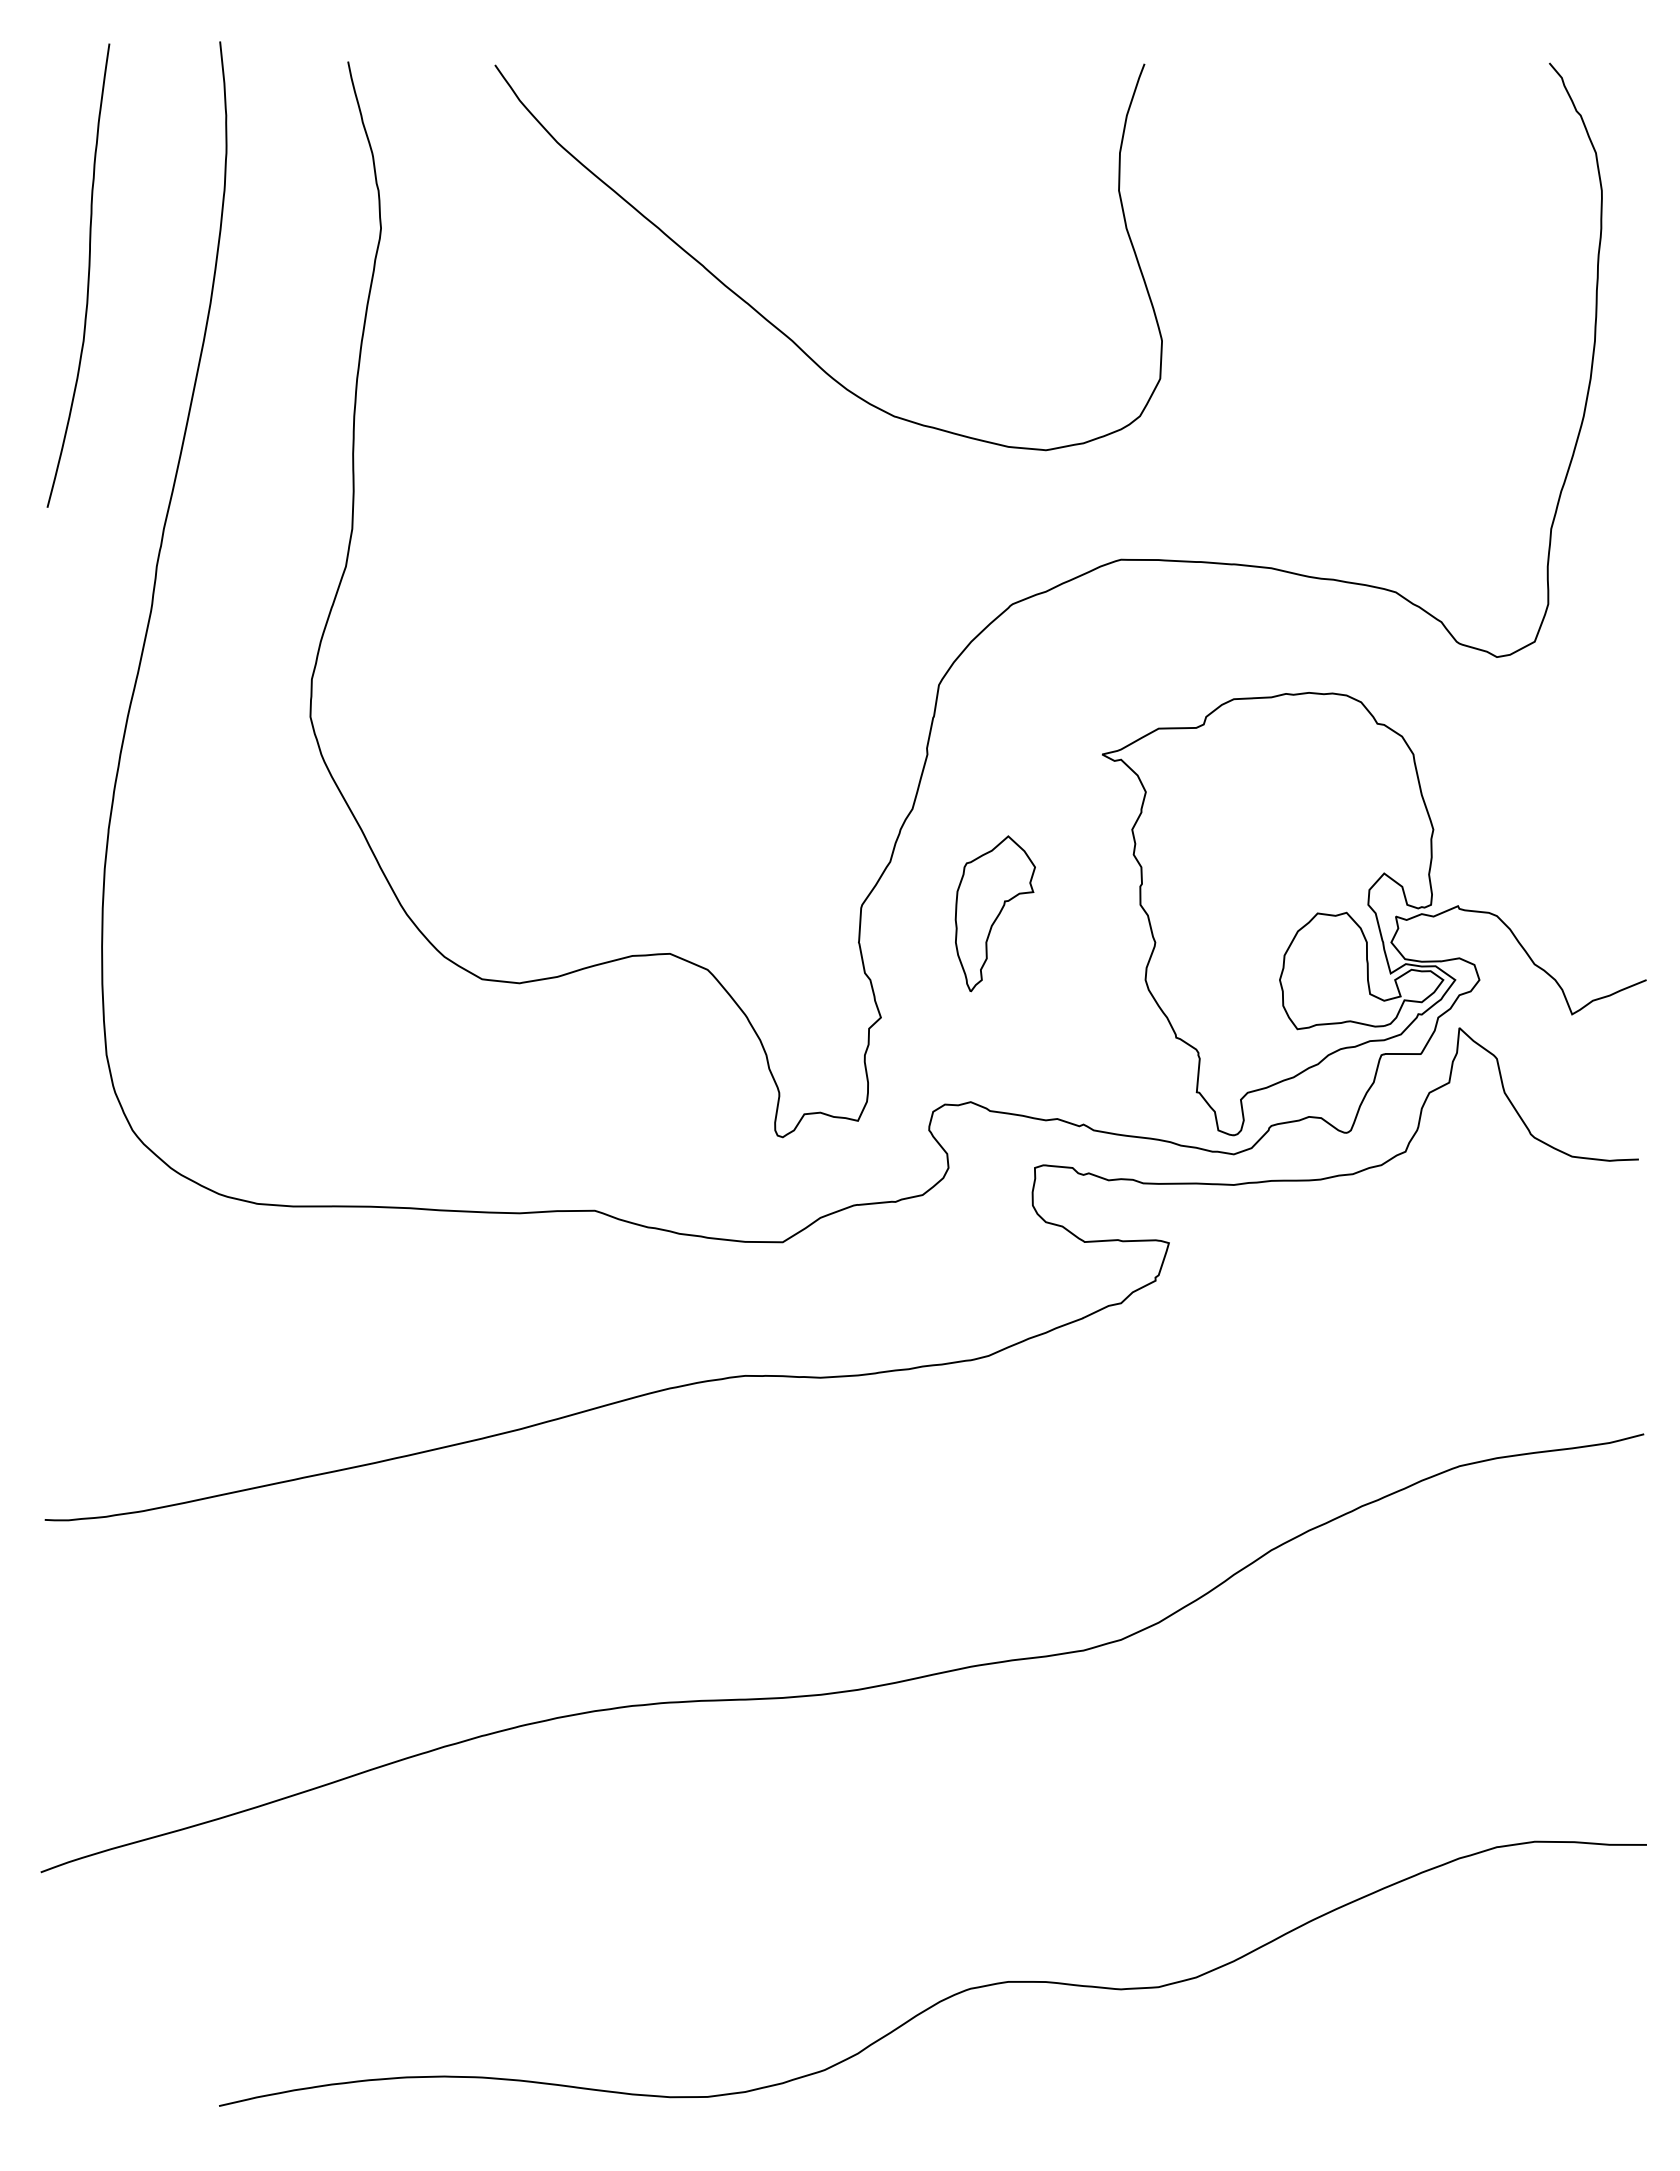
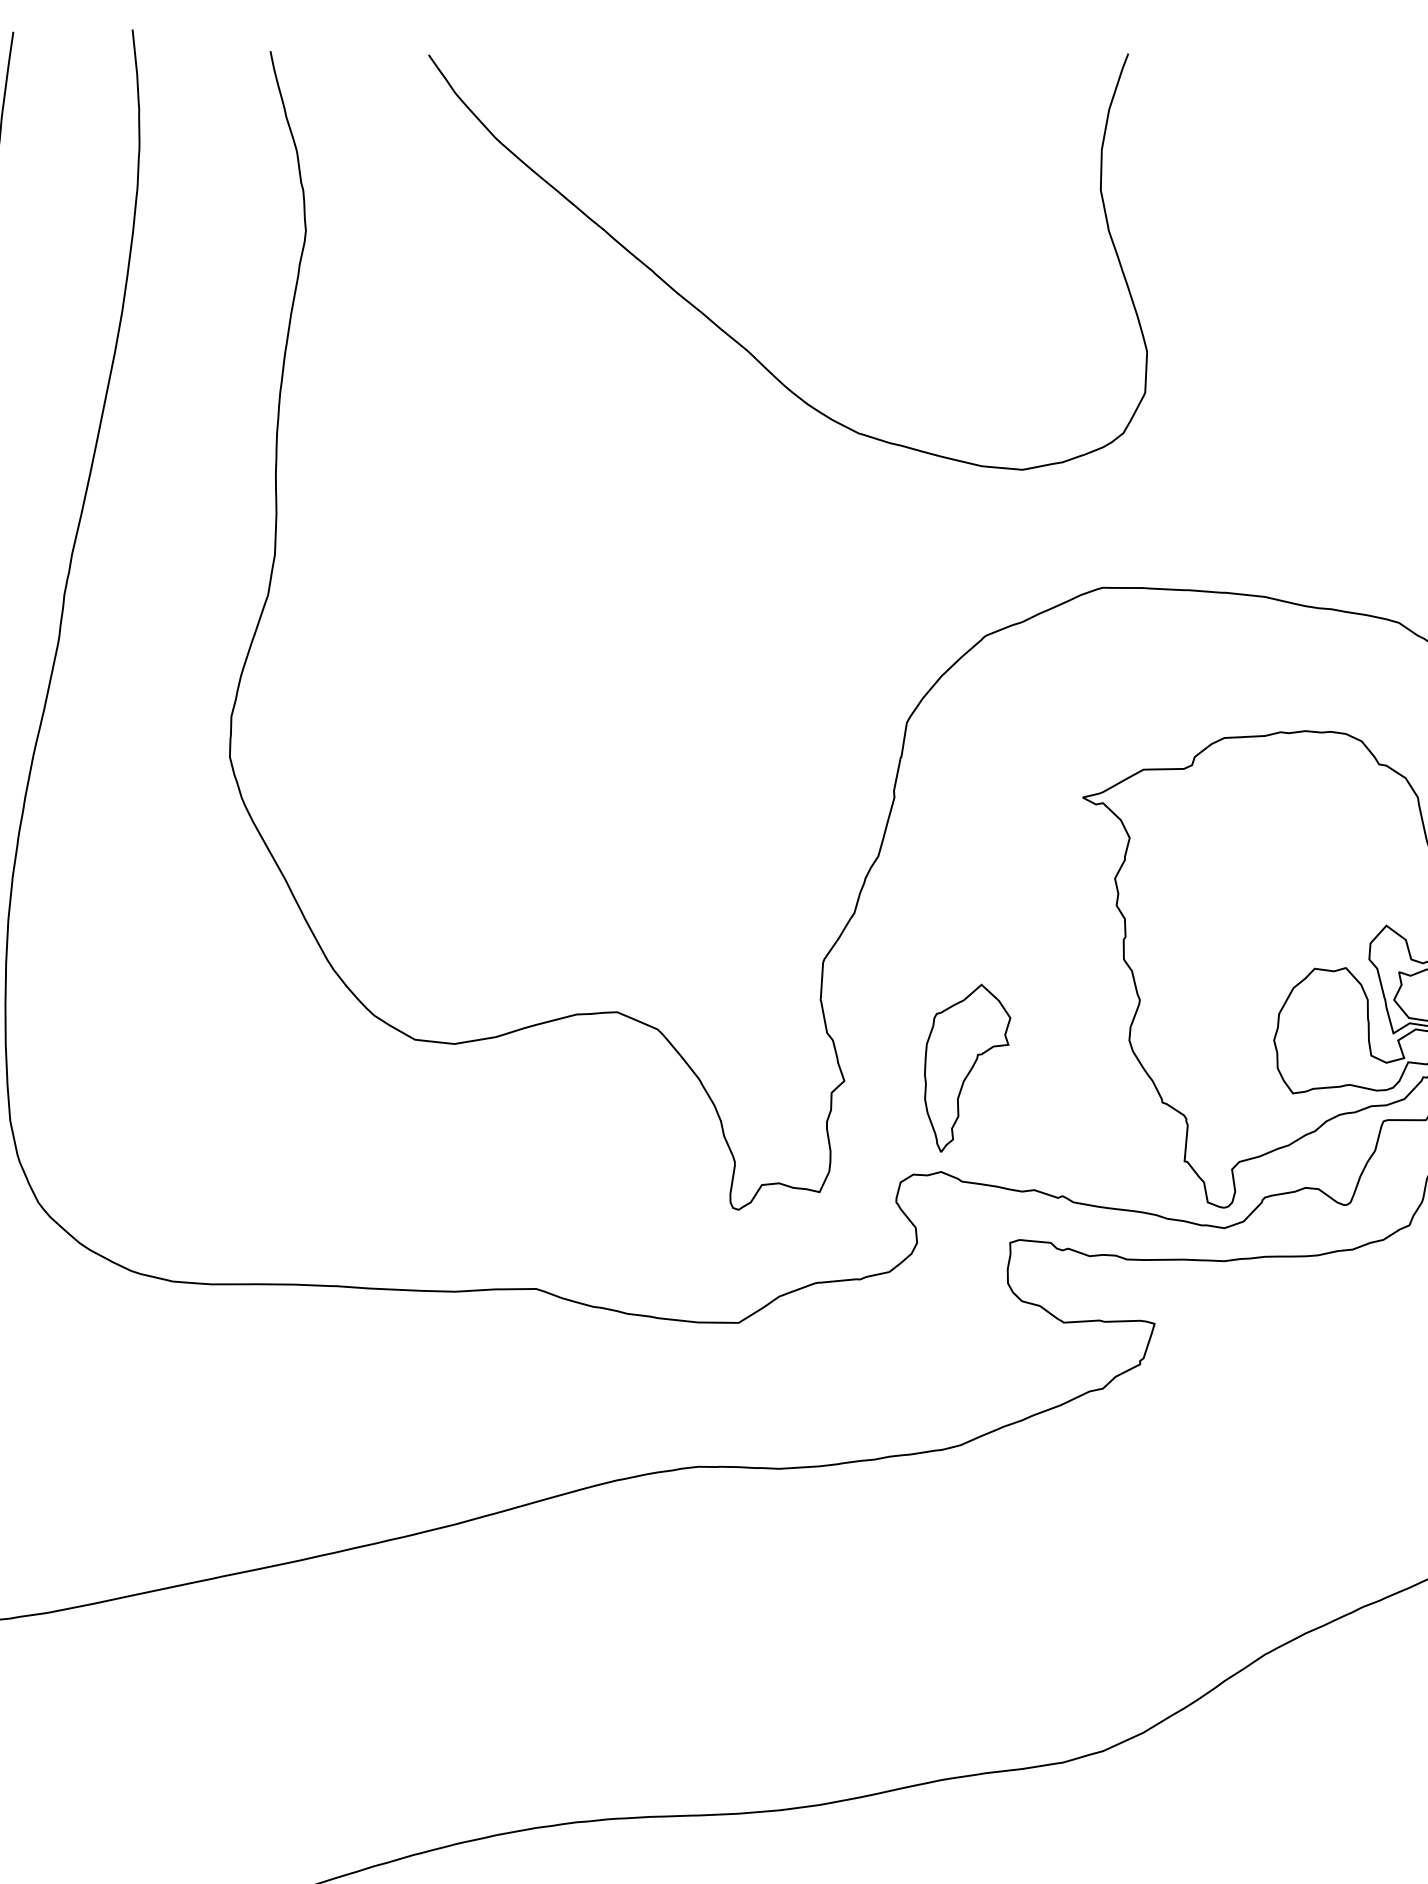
part: (994, 913) -> (966, 1067), moved

